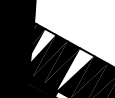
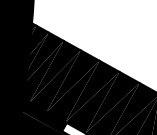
fill: (38, 50) -> (38, 63), added
fill: (75, 69) -> (92, 91), added

